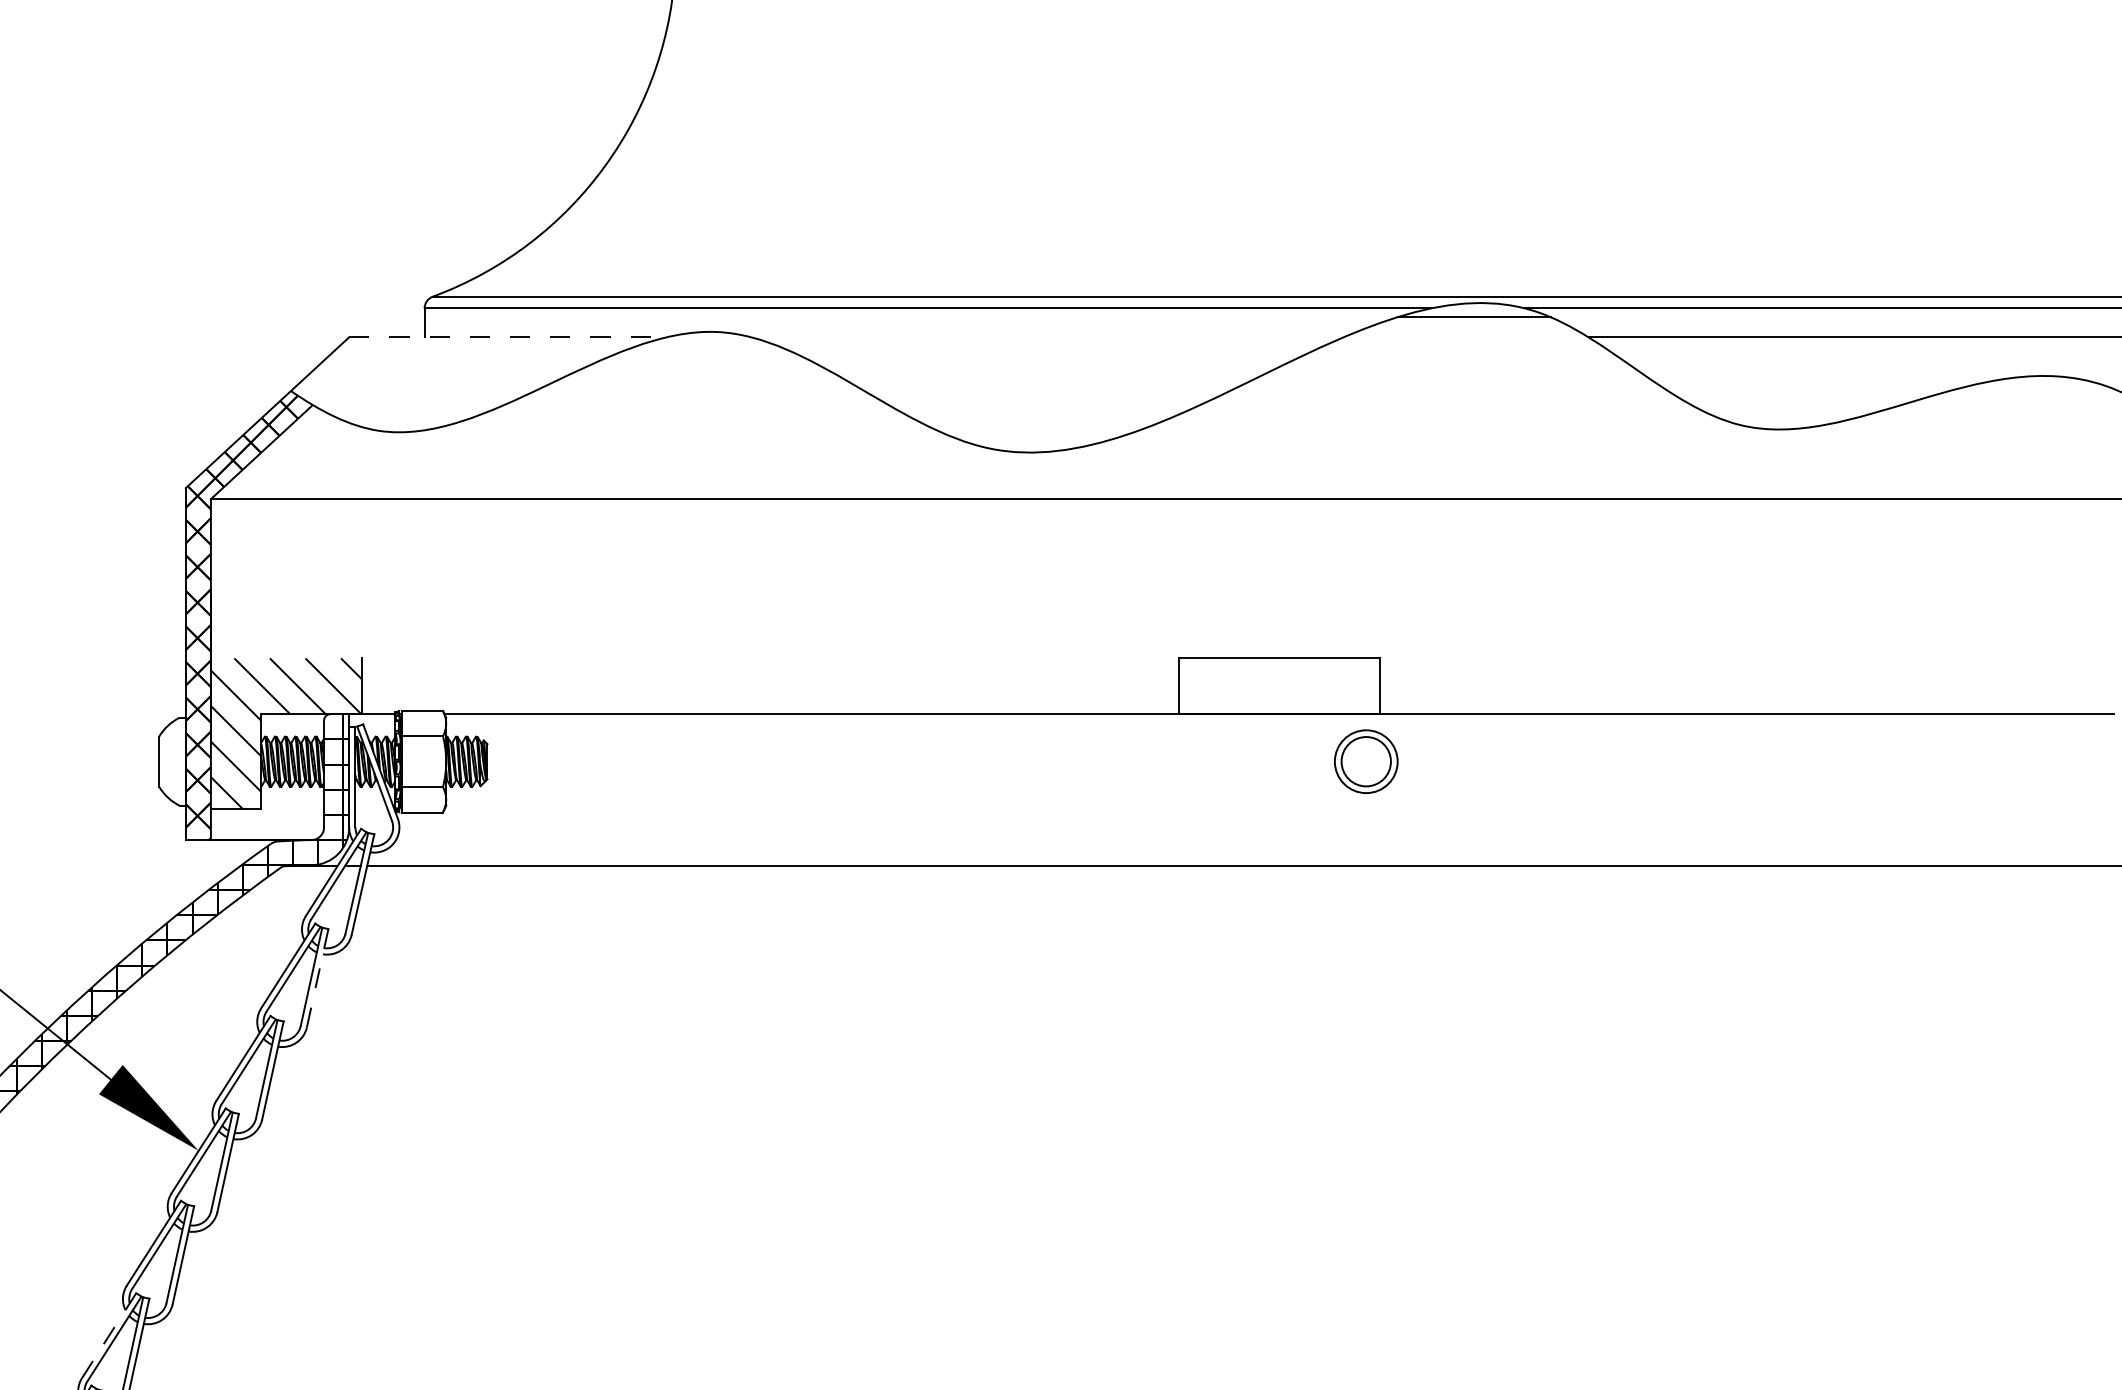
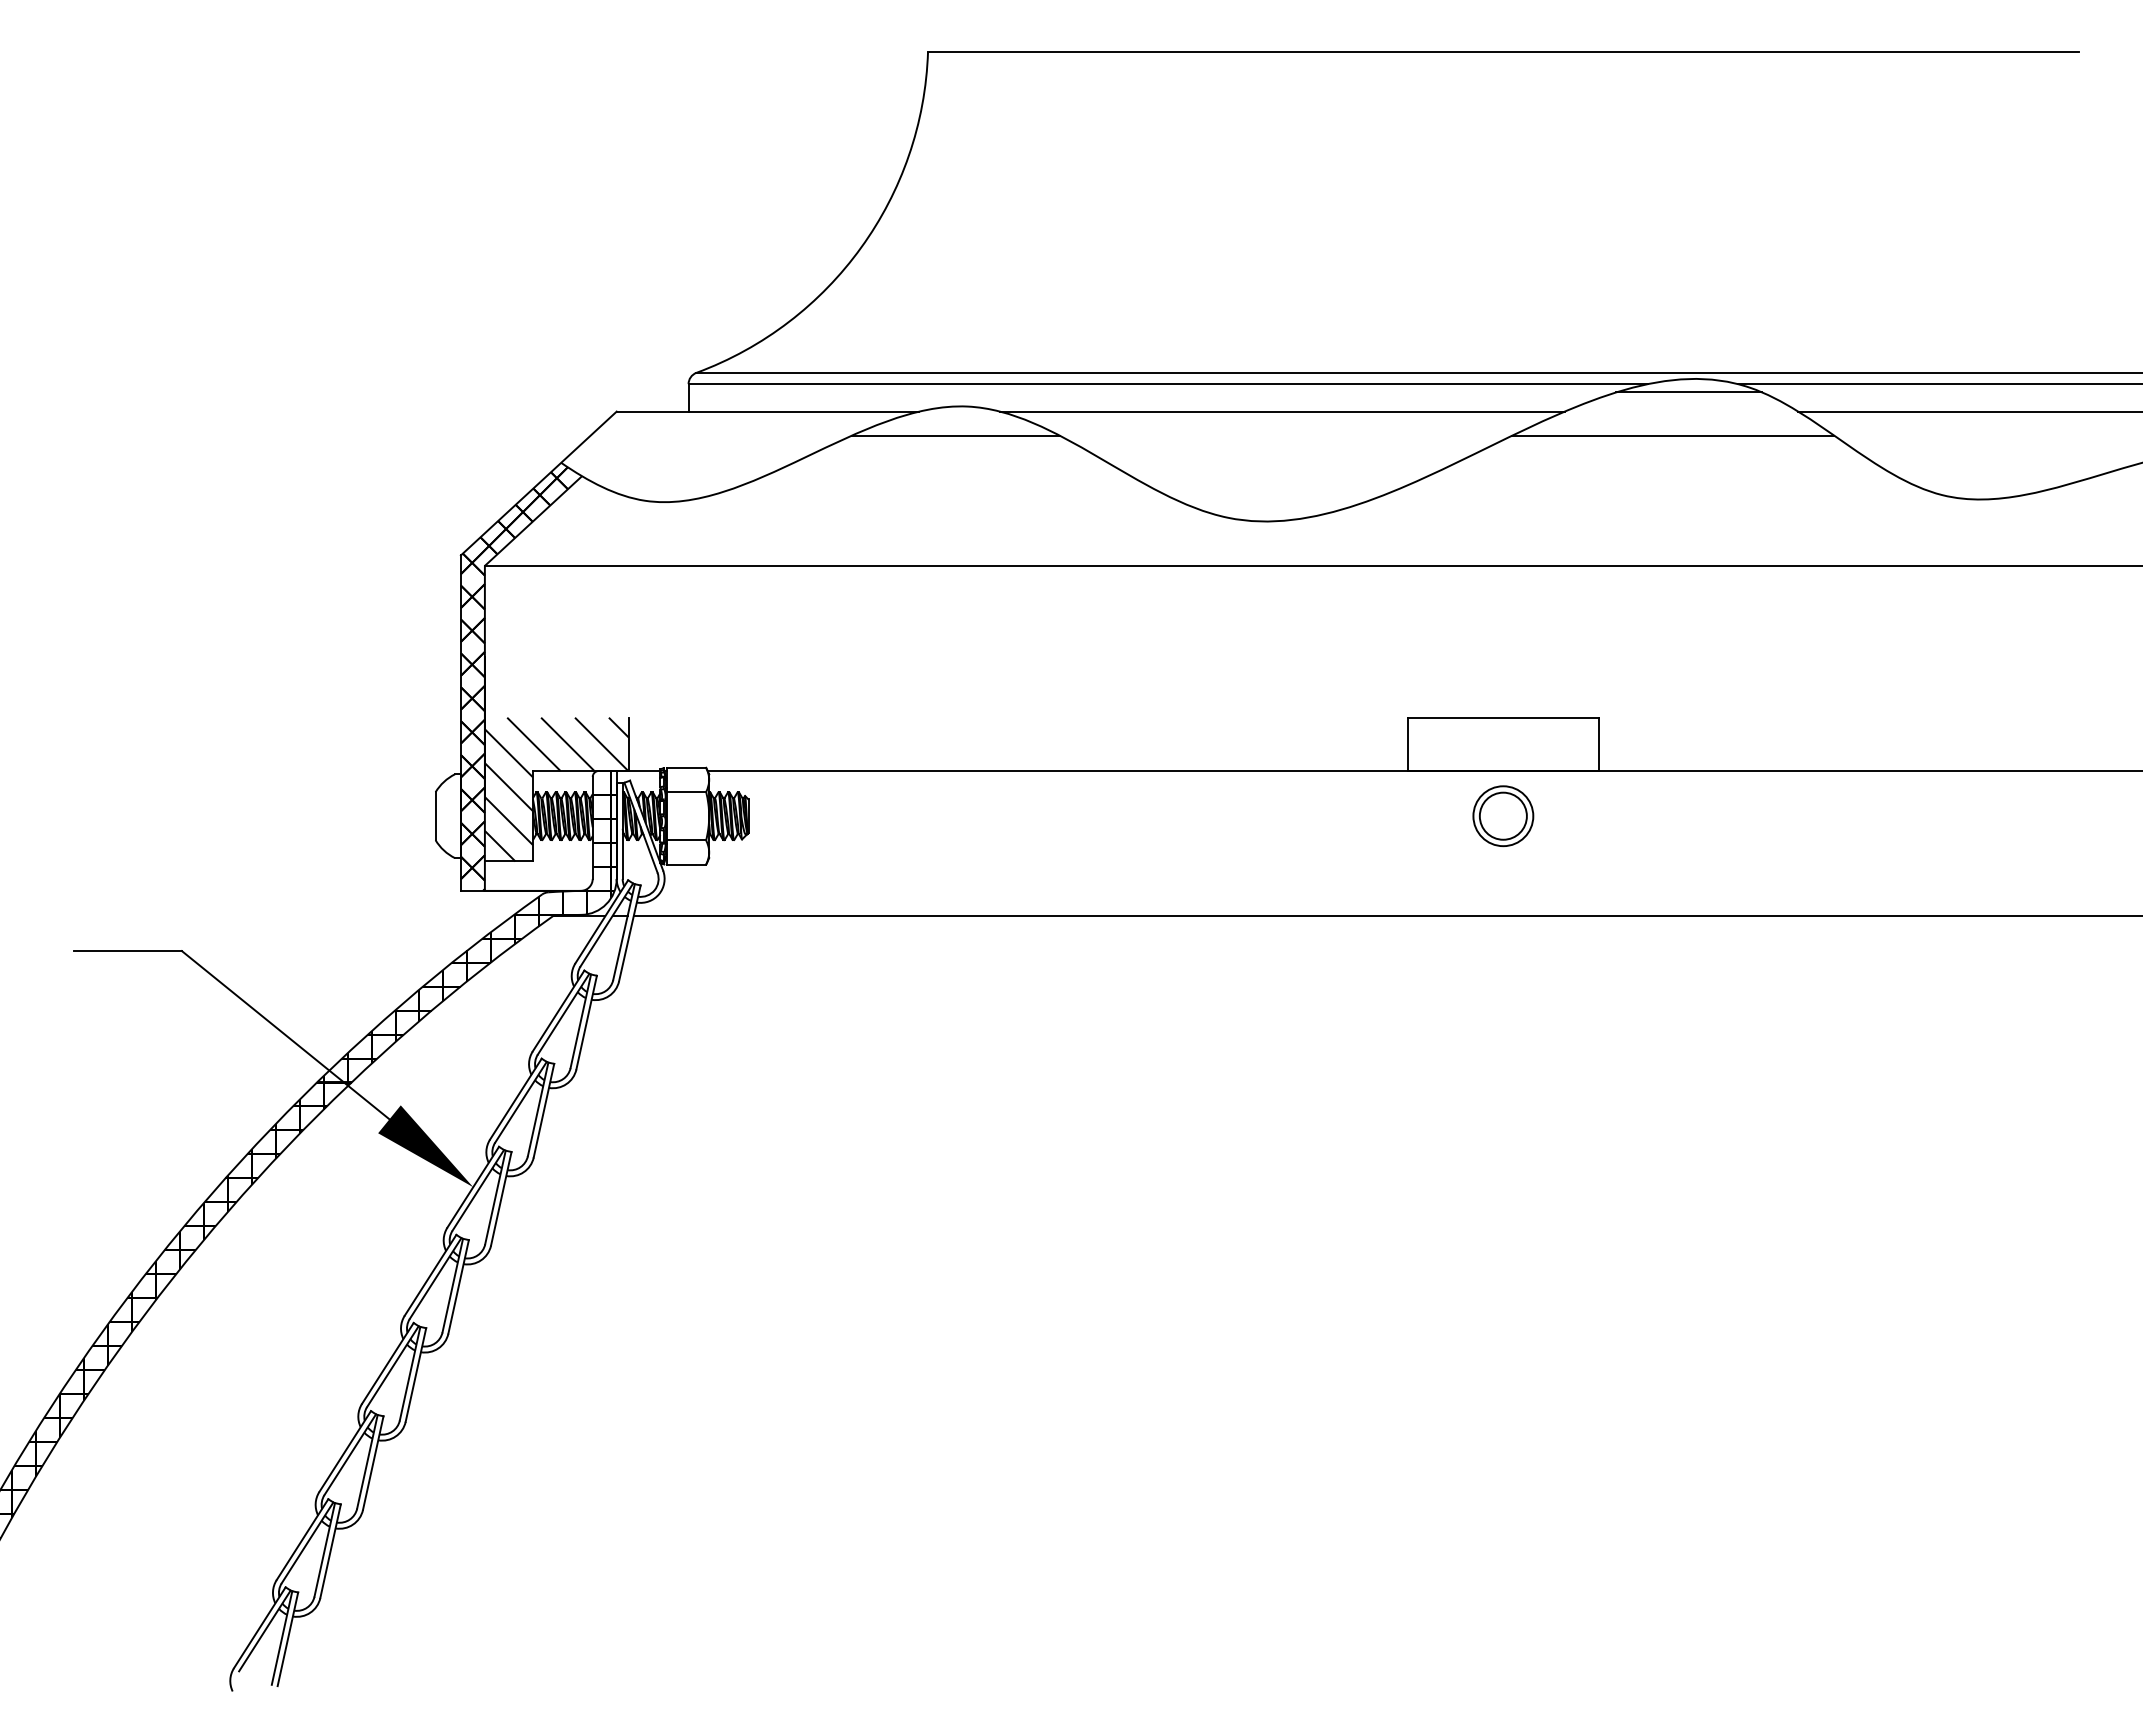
line: (508, 337) -> (768, 411), dashed -> solid
line: (1047, 337) -> (1282, 411), added
line: (704, 362) -> (955, 435), added
line: (1457, 362) -> (1673, 435), added
part: (1366, 762) -> (1503, 816), moved
line: (317, 978) -> (586, 1022), dashed -> solid
line: (108, 1335) -> (387, 1363), dashed -> solid

